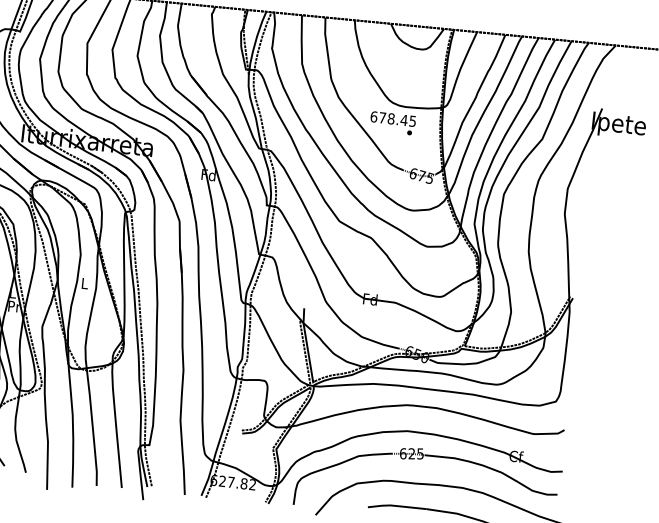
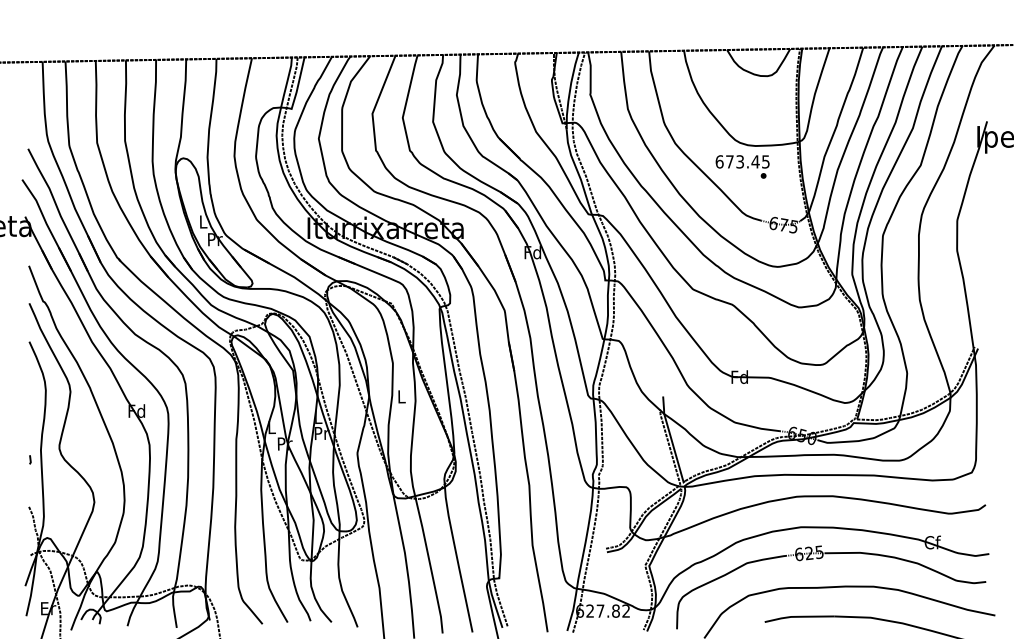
text: (391, 118) -> (740, 161), 678.45 -> 673.45

